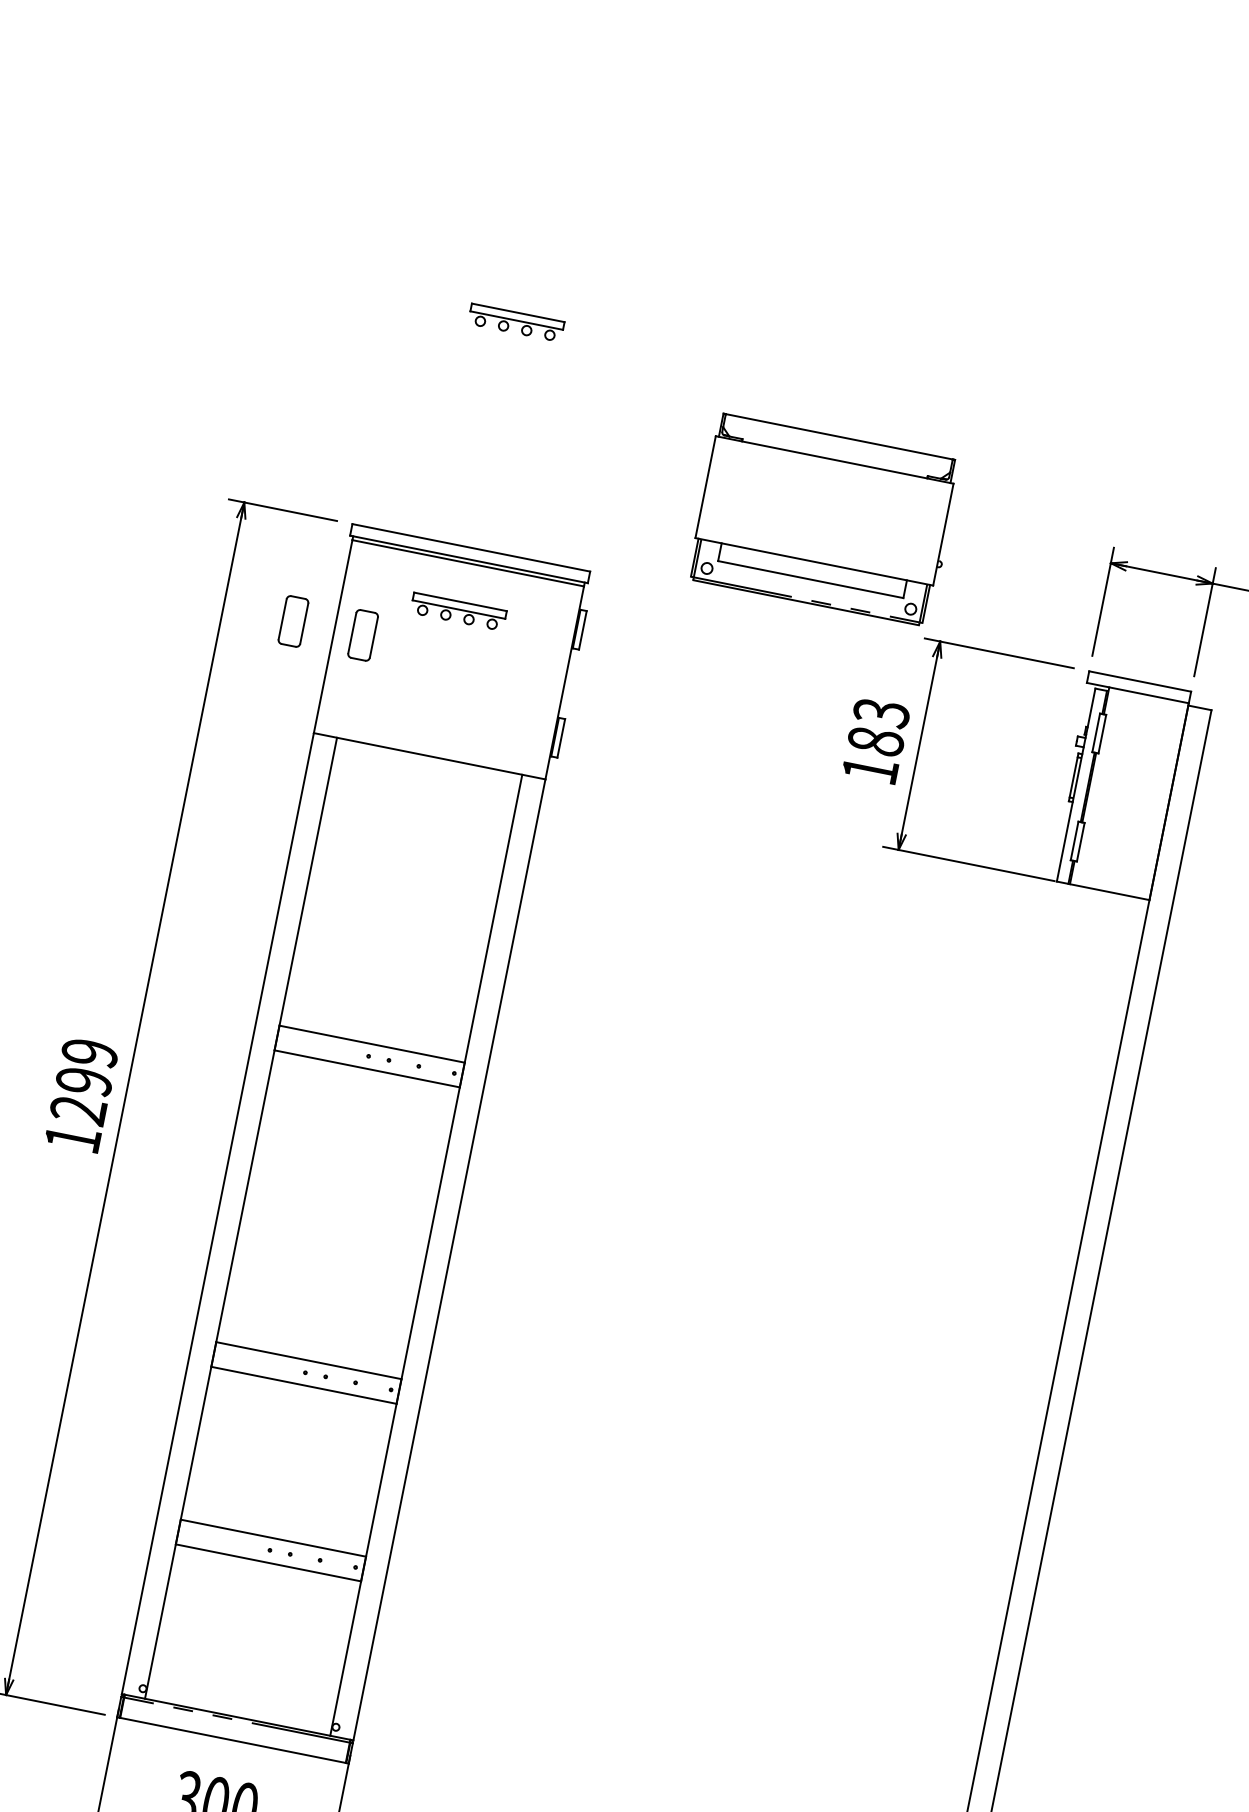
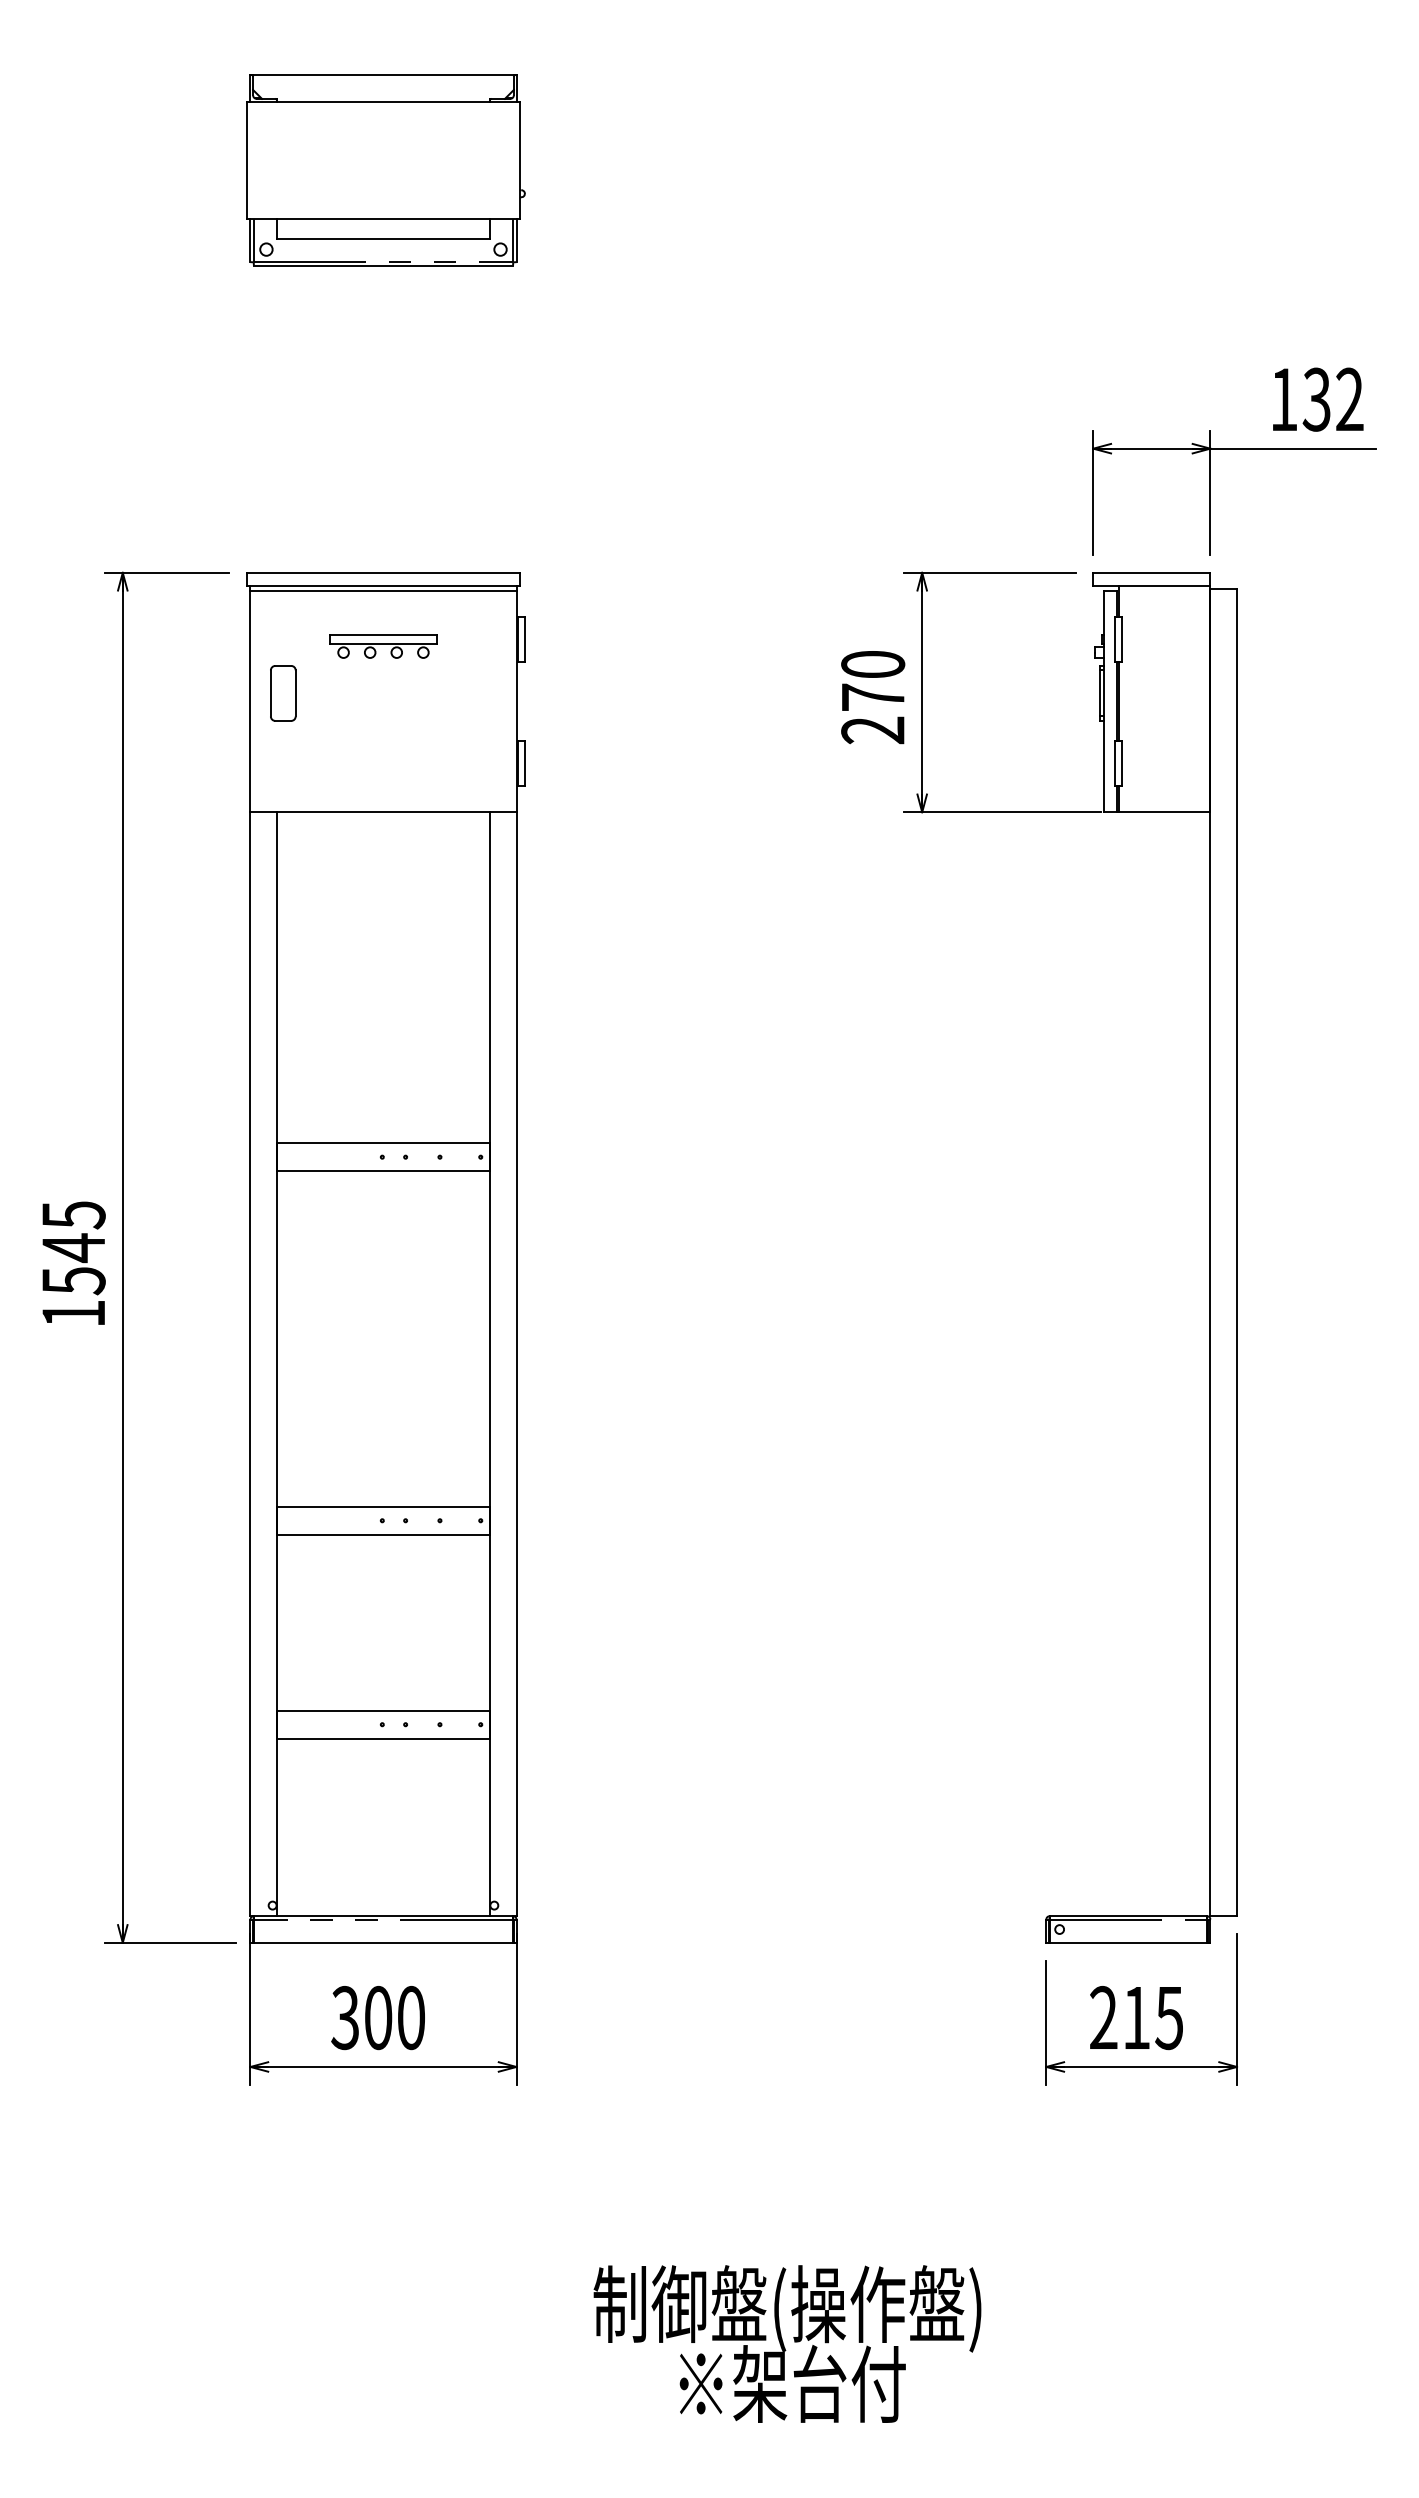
part: (516, 322) -> (383, 314), removed
part: (824, 520) -> (385, 170), moved
part: (293, 621) -> (203, 693), removed
text: (876, 741) -> (873, 697), 183 -> 270
text: (83, 1082) -> (73, 1248), 1299 -> 1545

